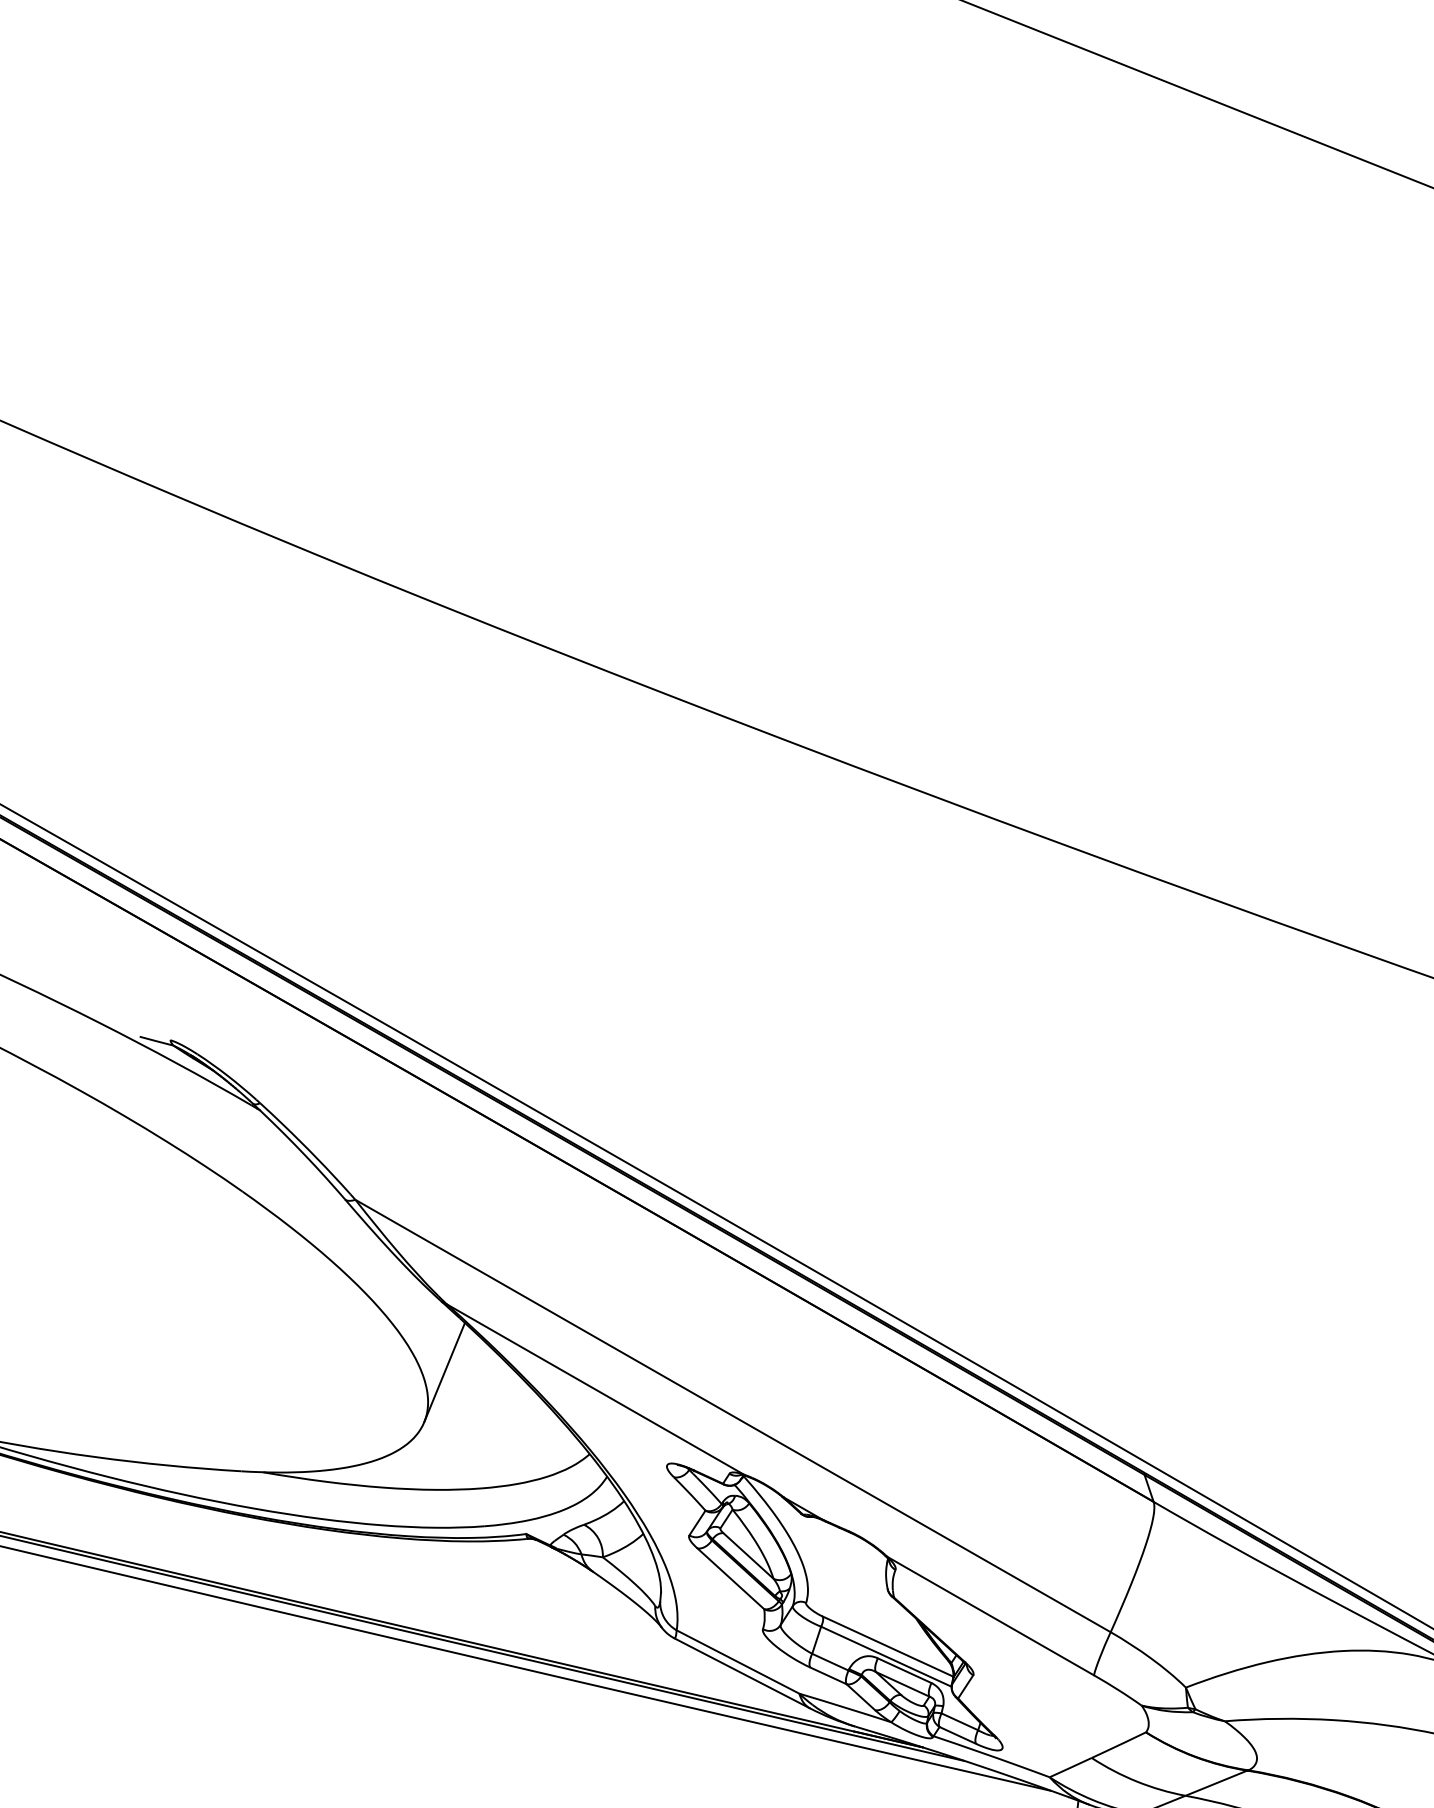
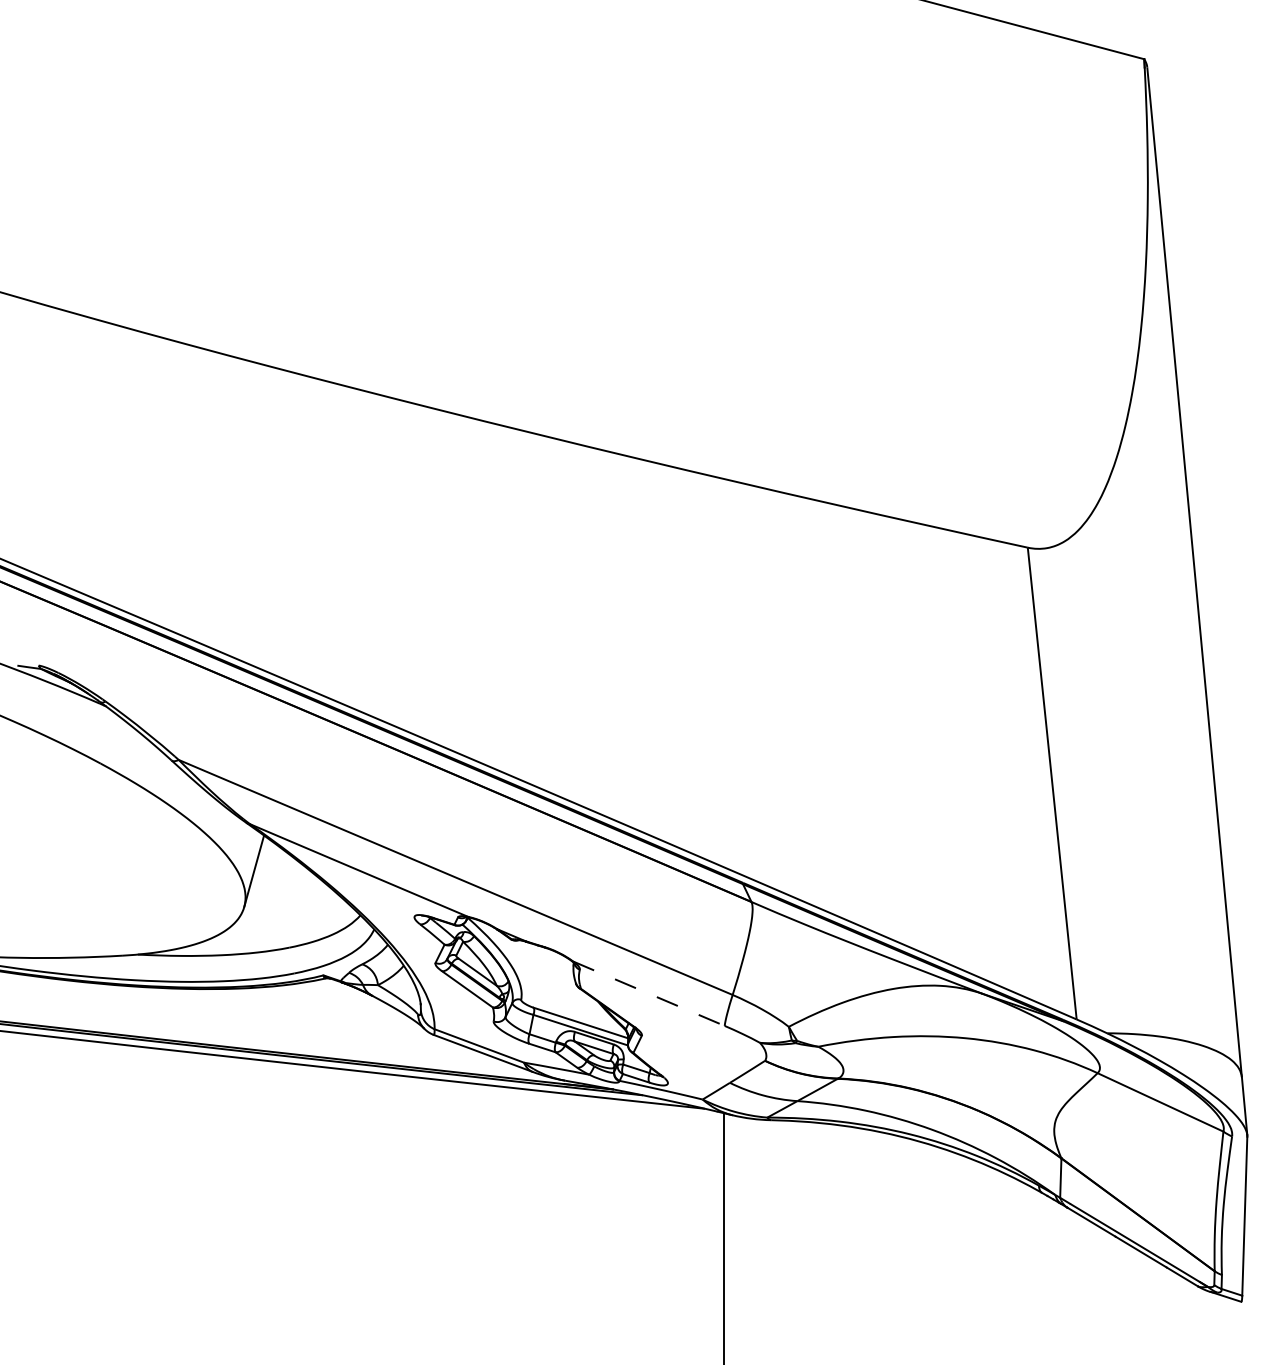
line: (991, 1615) -> (649, 993), solid -> dashed

